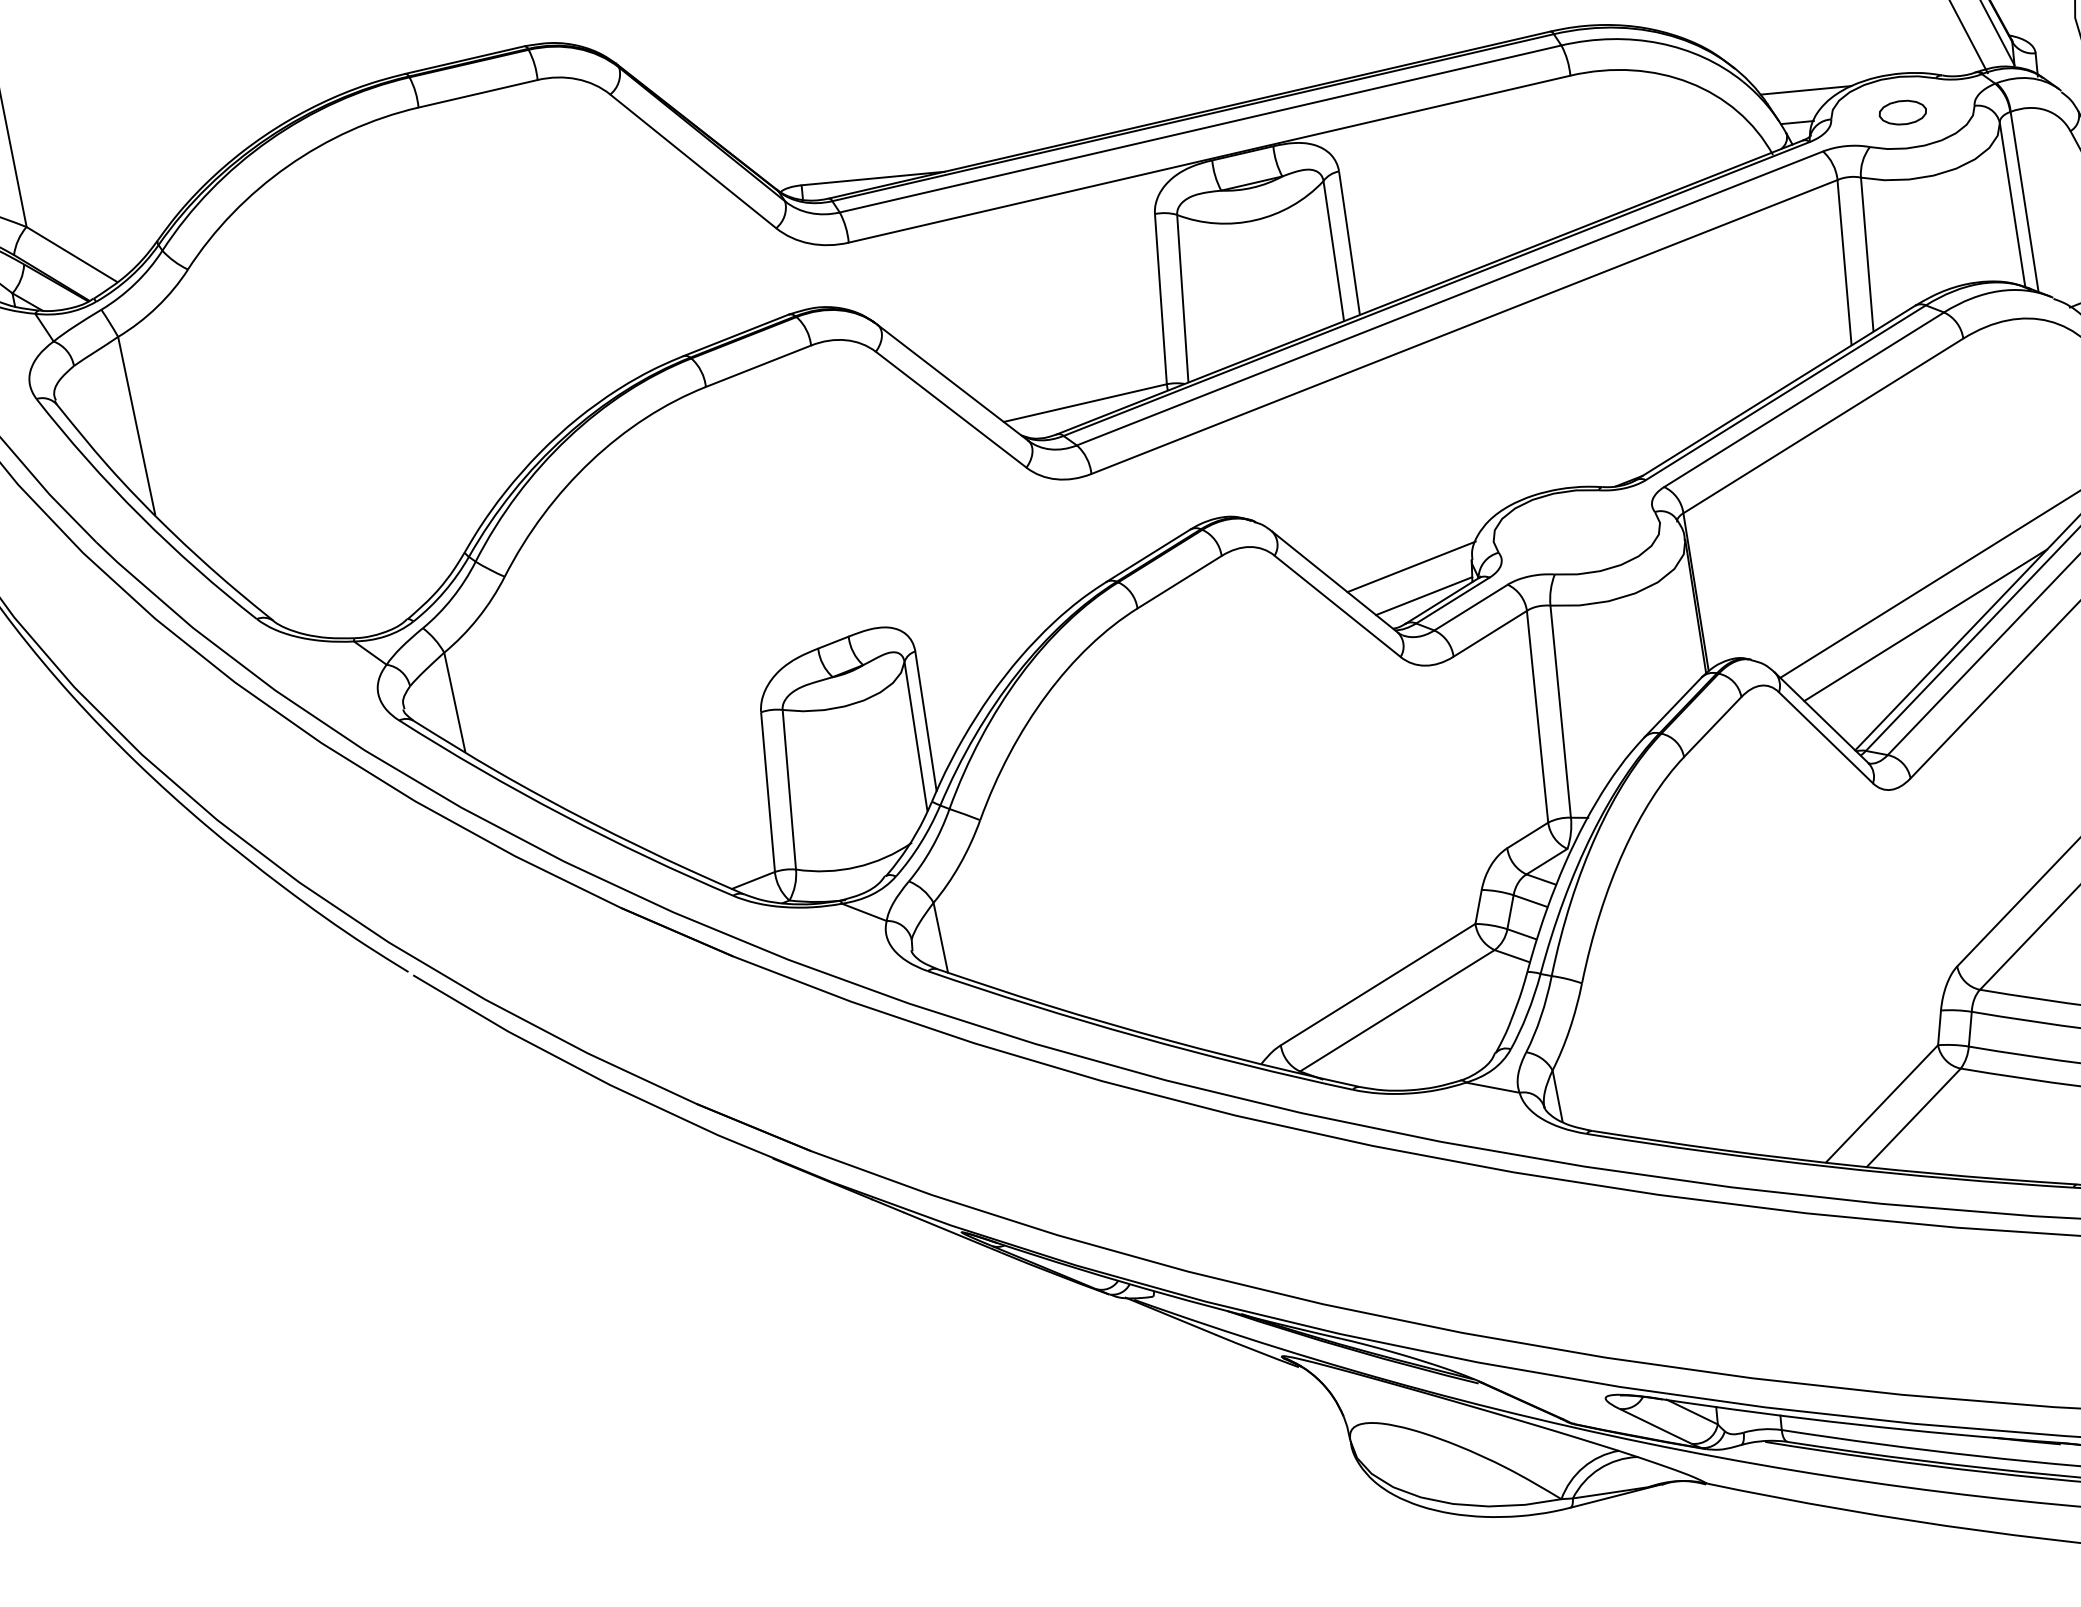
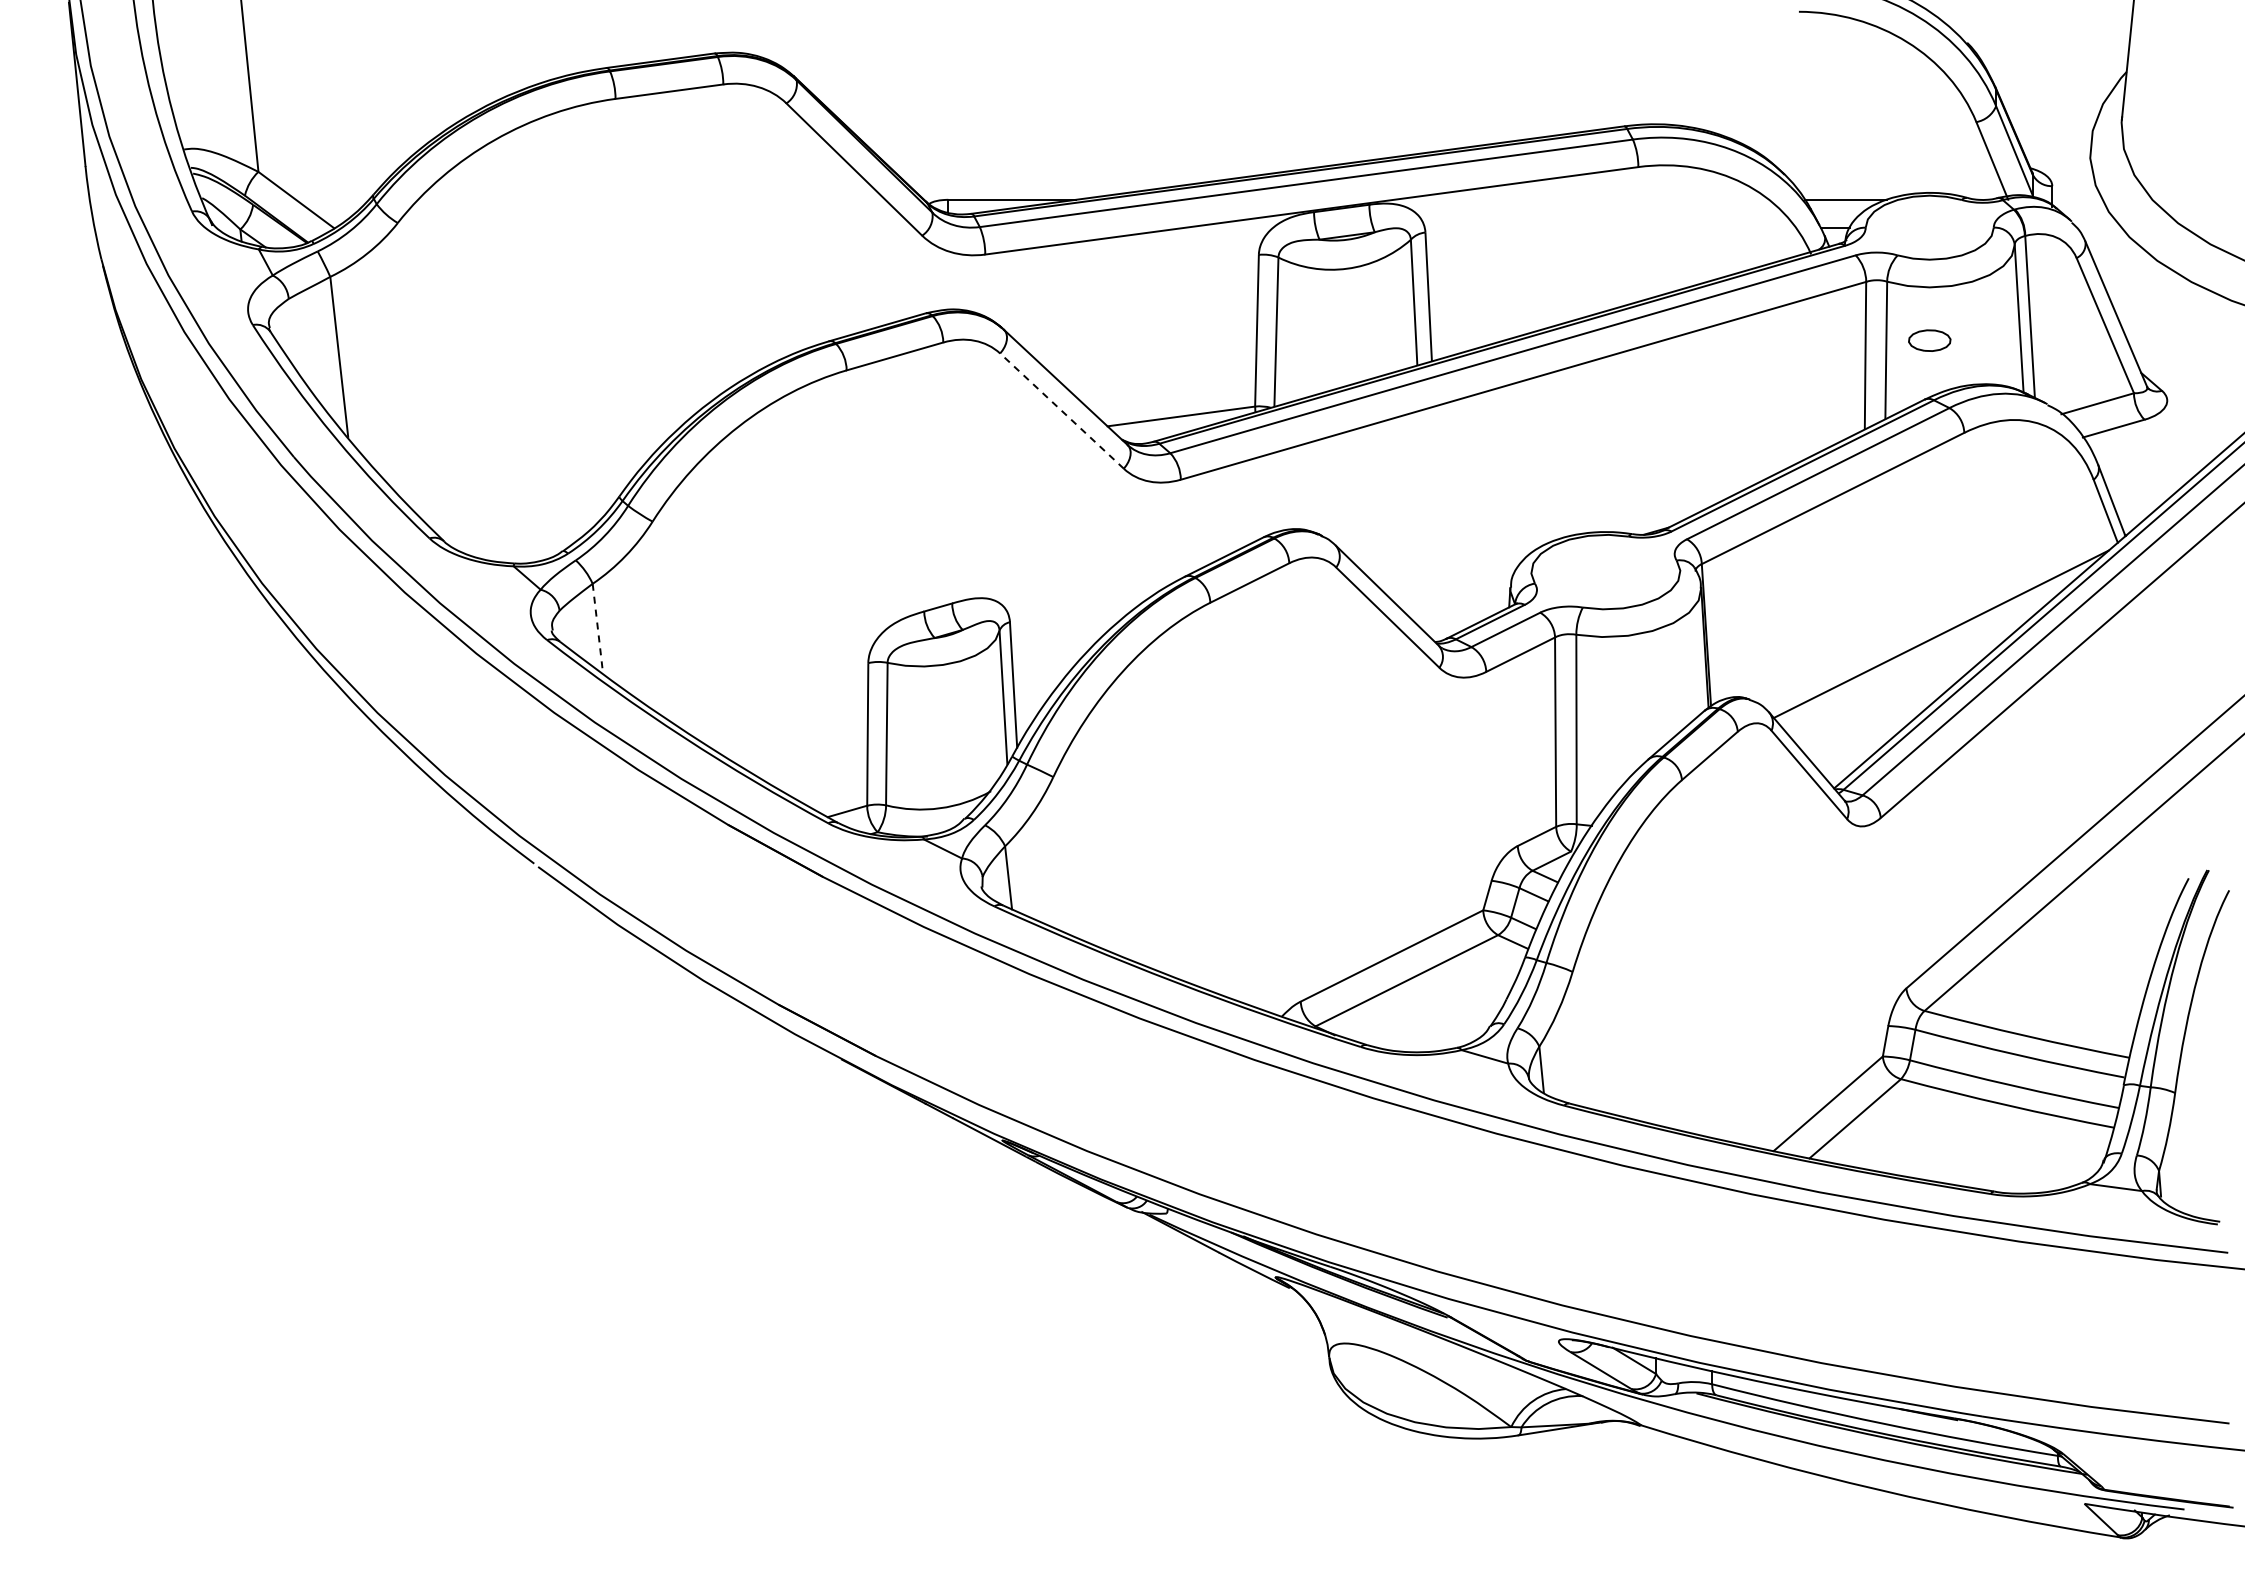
part: (1902, 112) -> (1929, 340), moved
line: (951, 410) -> (1062, 411), solid -> dashed
line: (1411, 566) -> (1456, 588), removed
line: (1424, 595) -> (1465, 615), removed
line: (1925, 625) -> (1906, 683), removed
line: (455, 704) -> (598, 630), solid -> dashed

